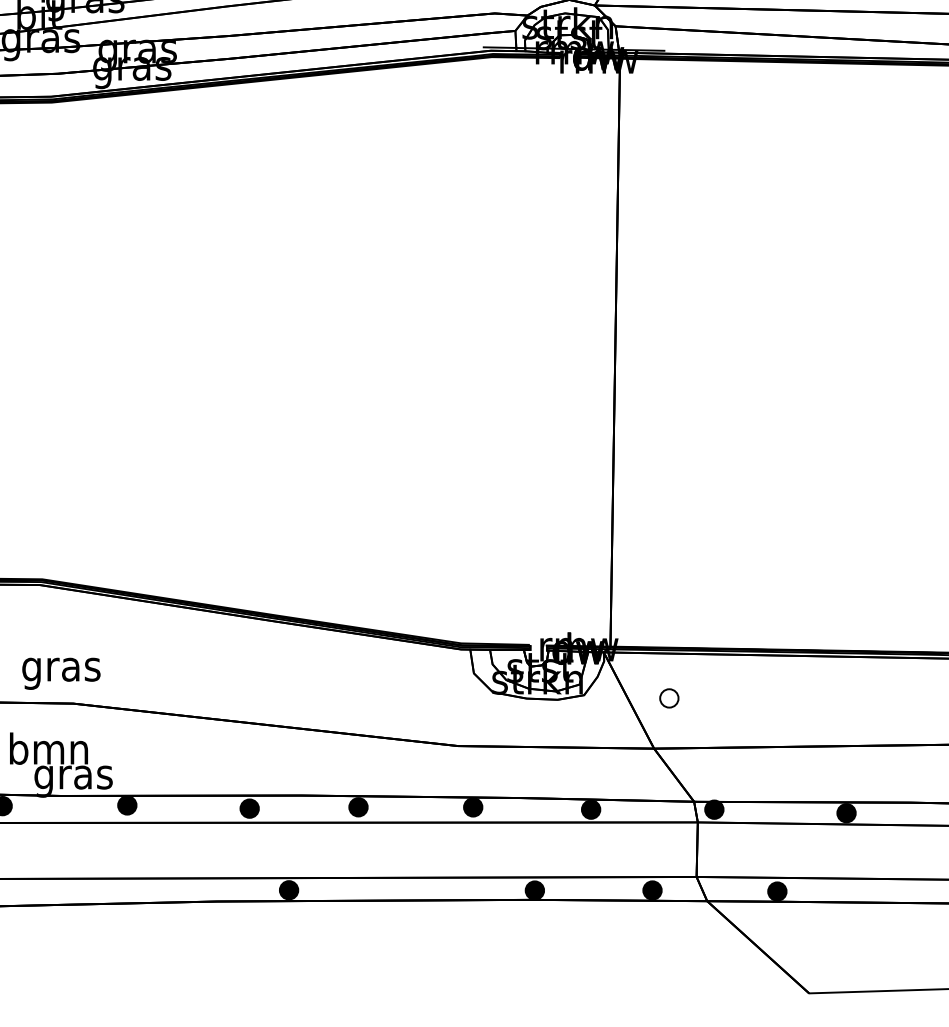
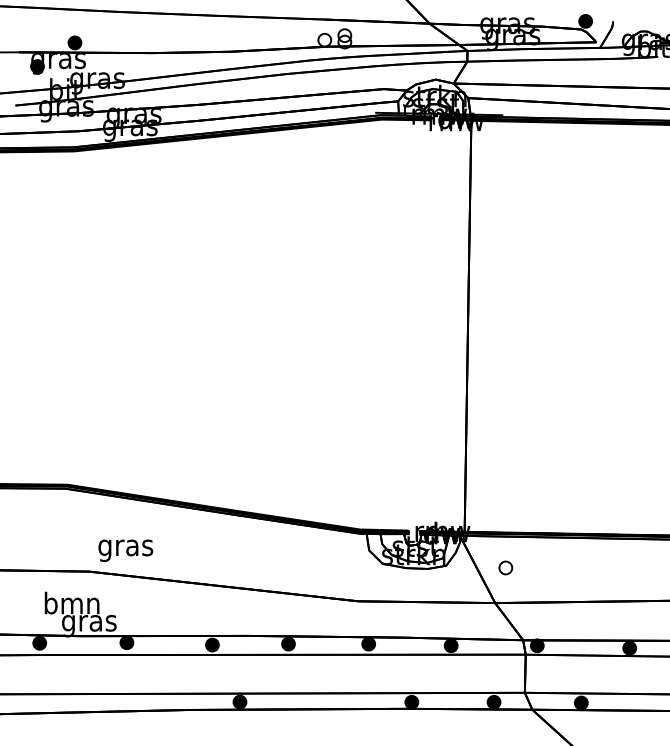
text: (60, 673) -> (125, 550), moved

